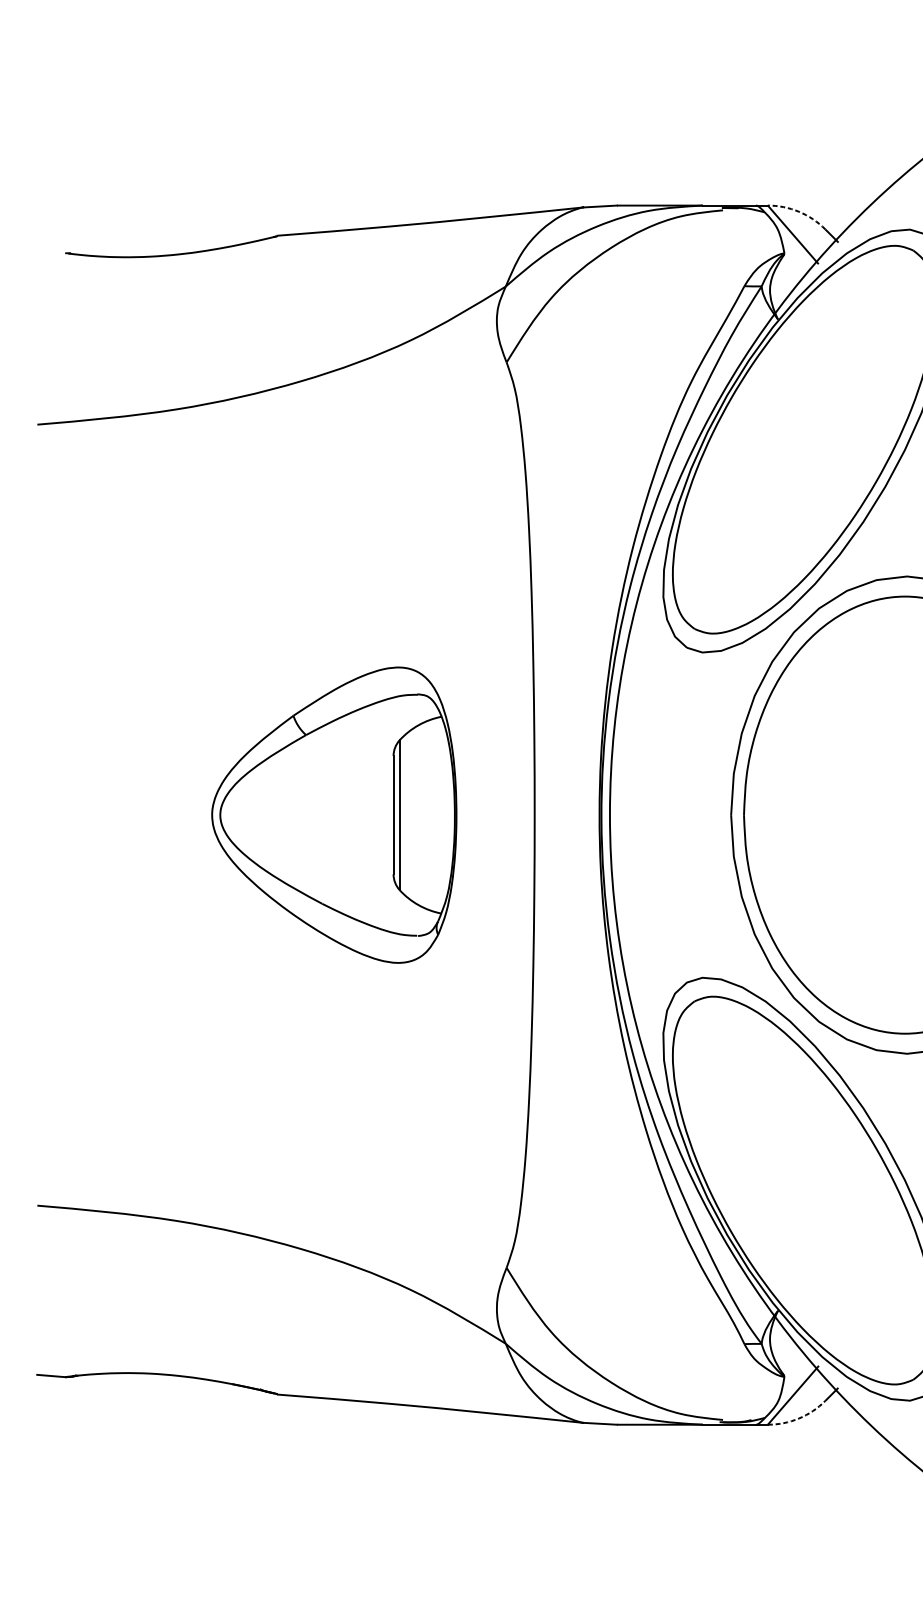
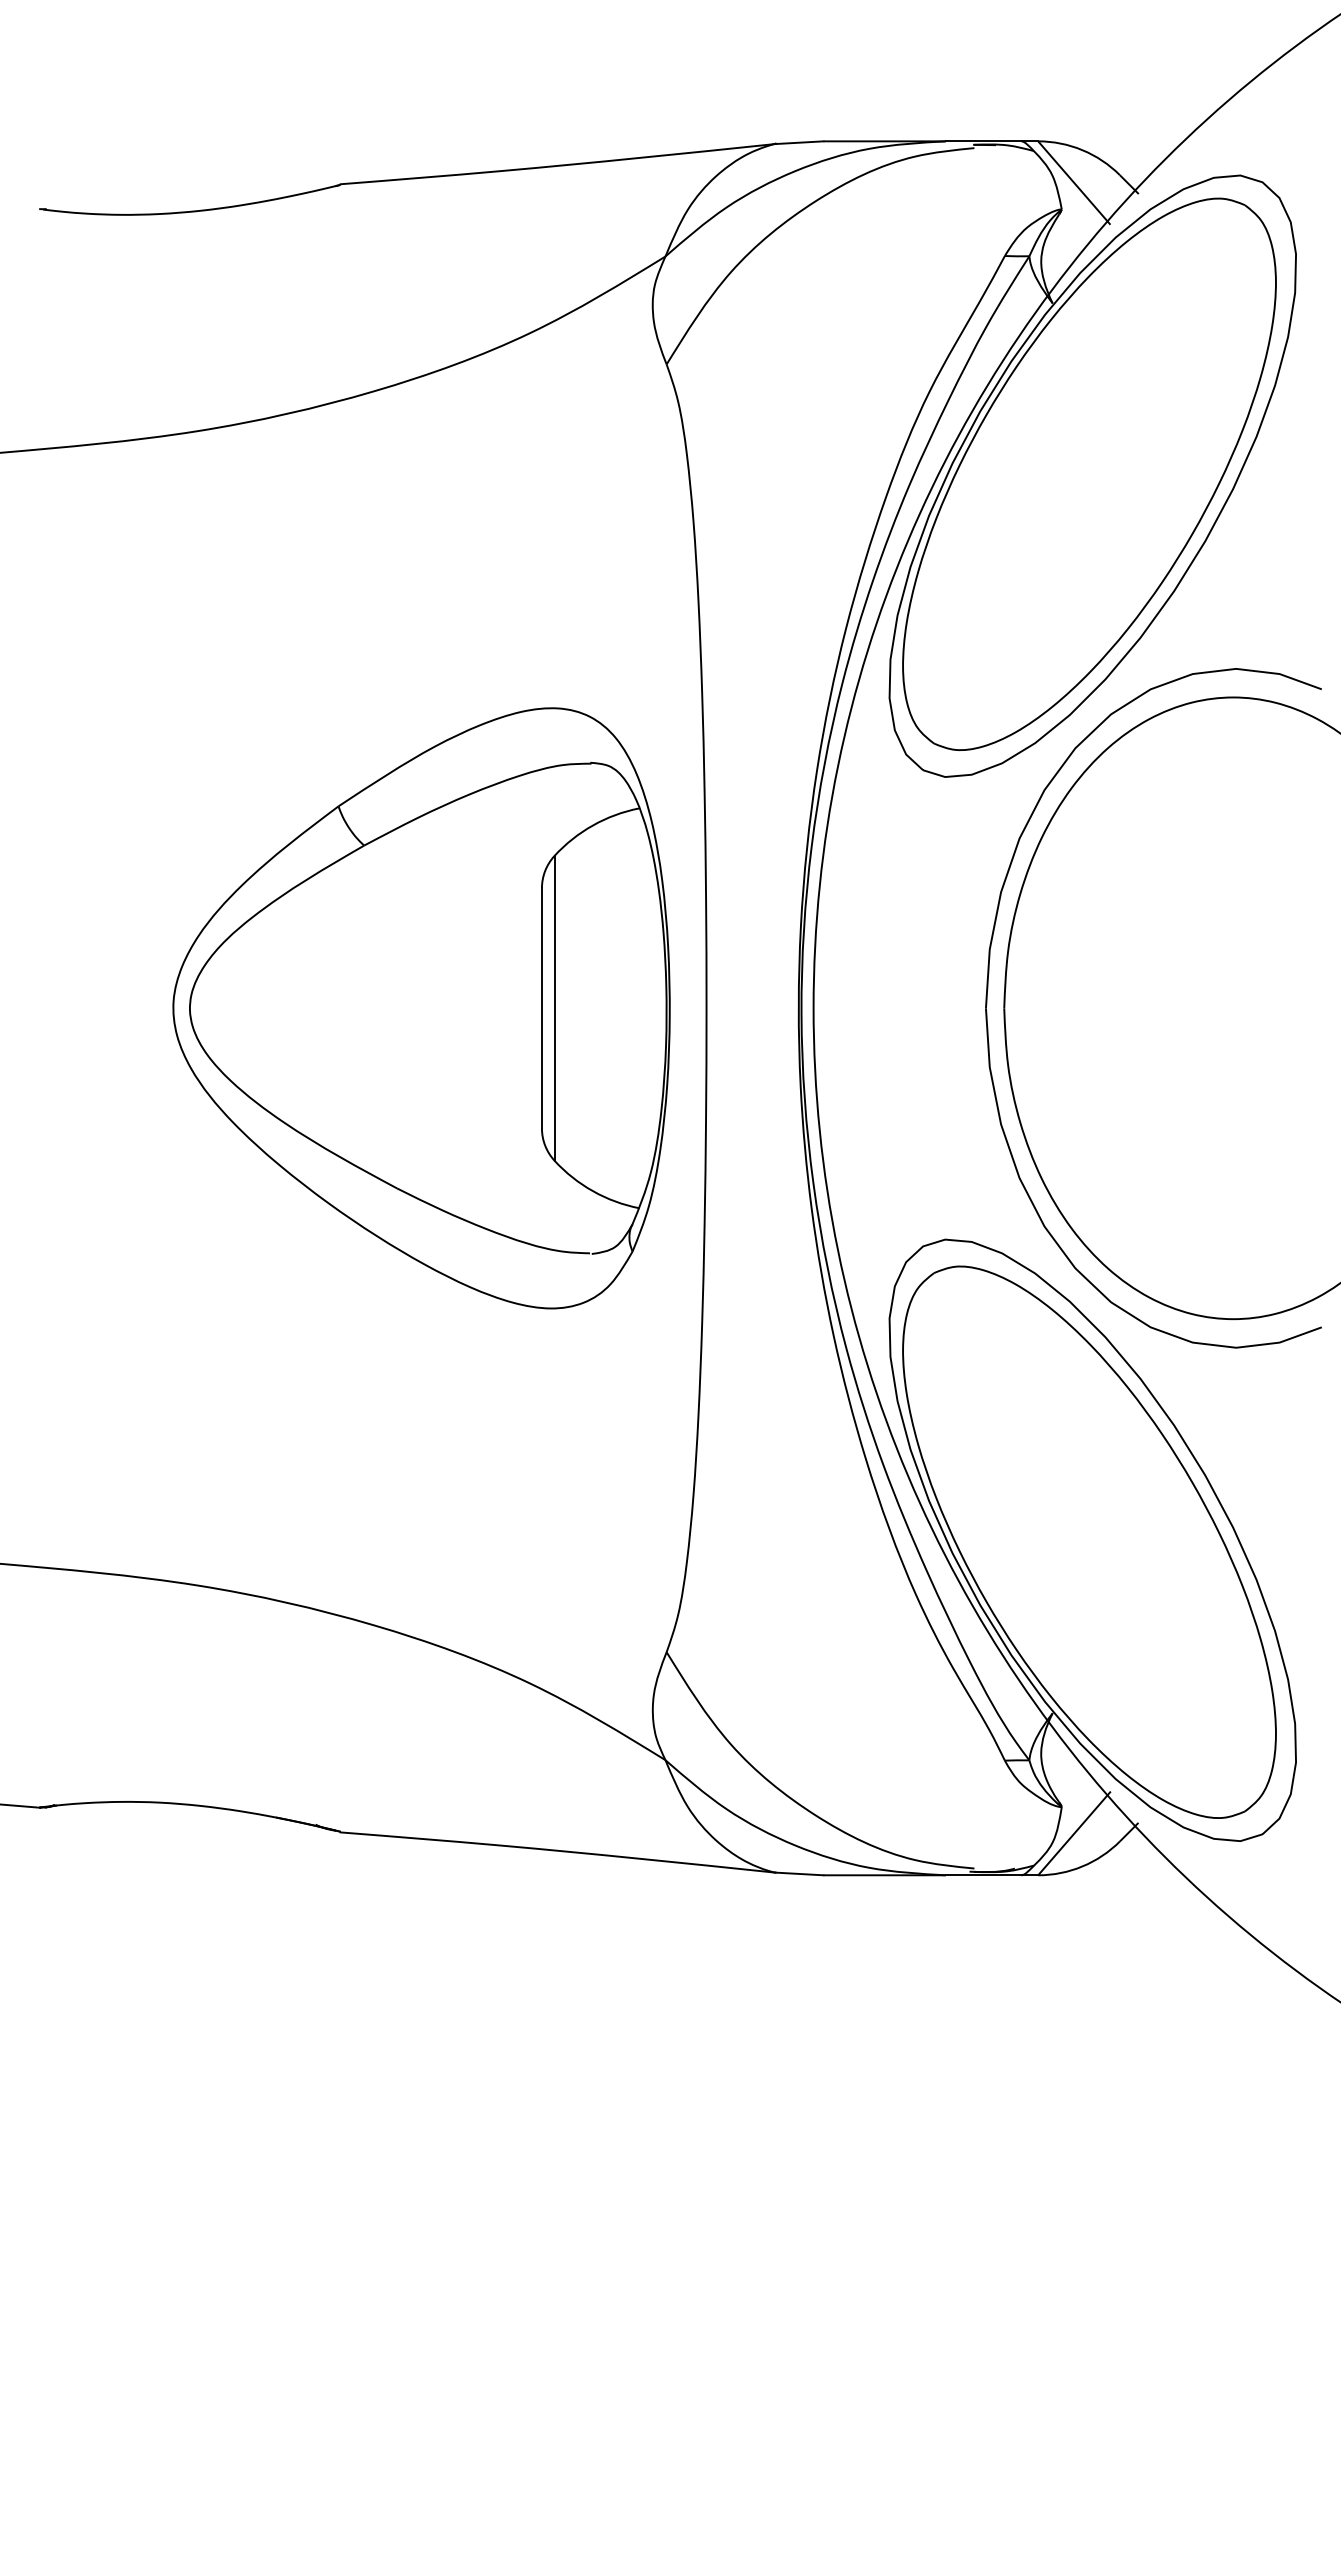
arc: (799, 212) -> (1082, 150), dashed -> solid
part: (334, 815) -> (421, 1008), size x1.43
arc: (799, 1418) -> (1082, 1866), dashed -> solid

